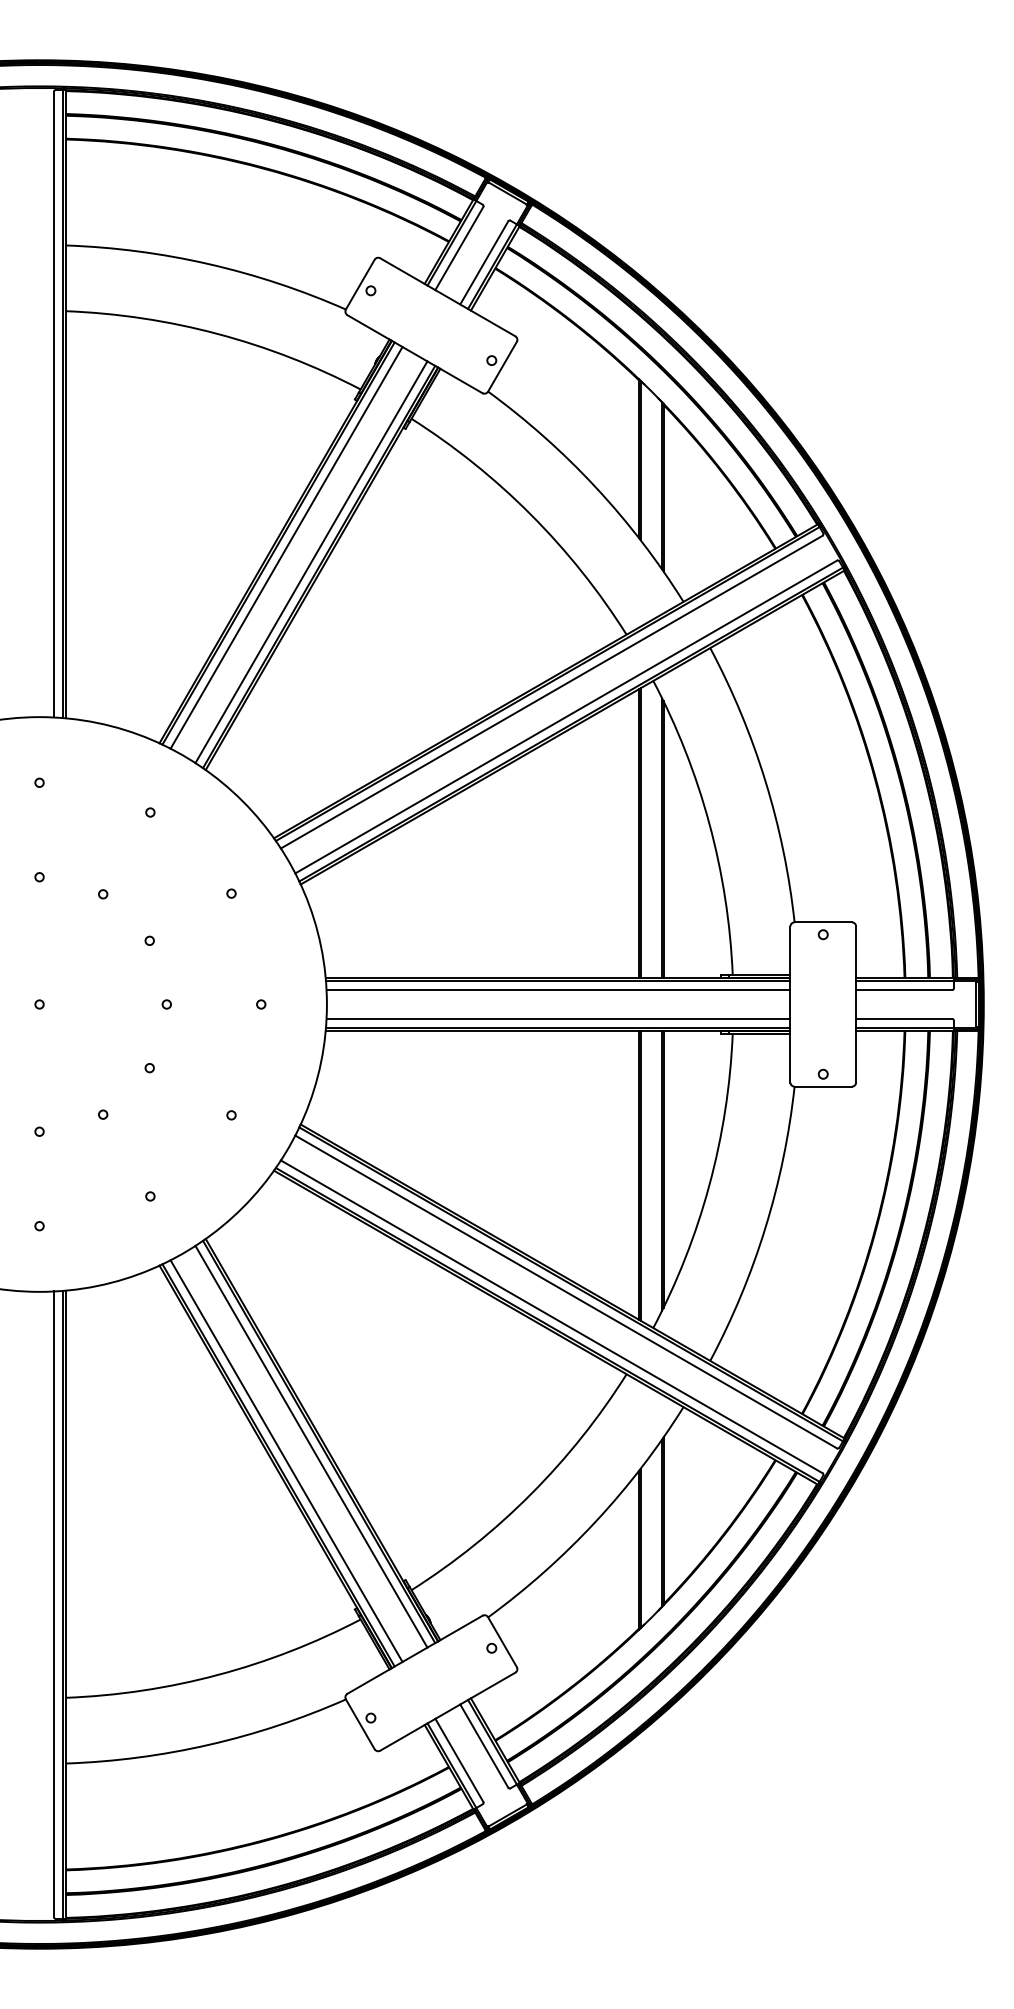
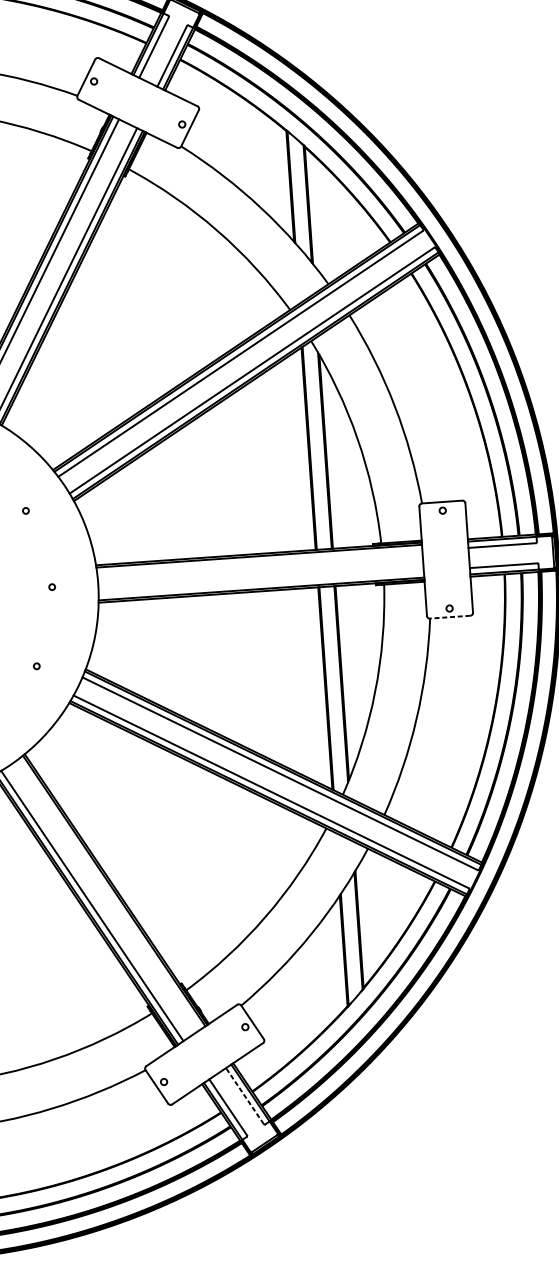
line: (558, 990) -> (259, 562), removed
line: (558, 1018) -> (261, 582), removed
line: (823, 1086) -> (450, 617), solid -> dashed
line: (311, 1446) -> (109, 894), removed
line: (484, 1745) -> (245, 1095), solid -> dashed

